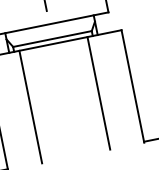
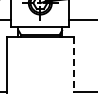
line: (131, 85) -> (73, 64), solid -> dashed
line: (99, 92) -> (57, 64), removed
line: (30, 106) -> (23, 64), removed

